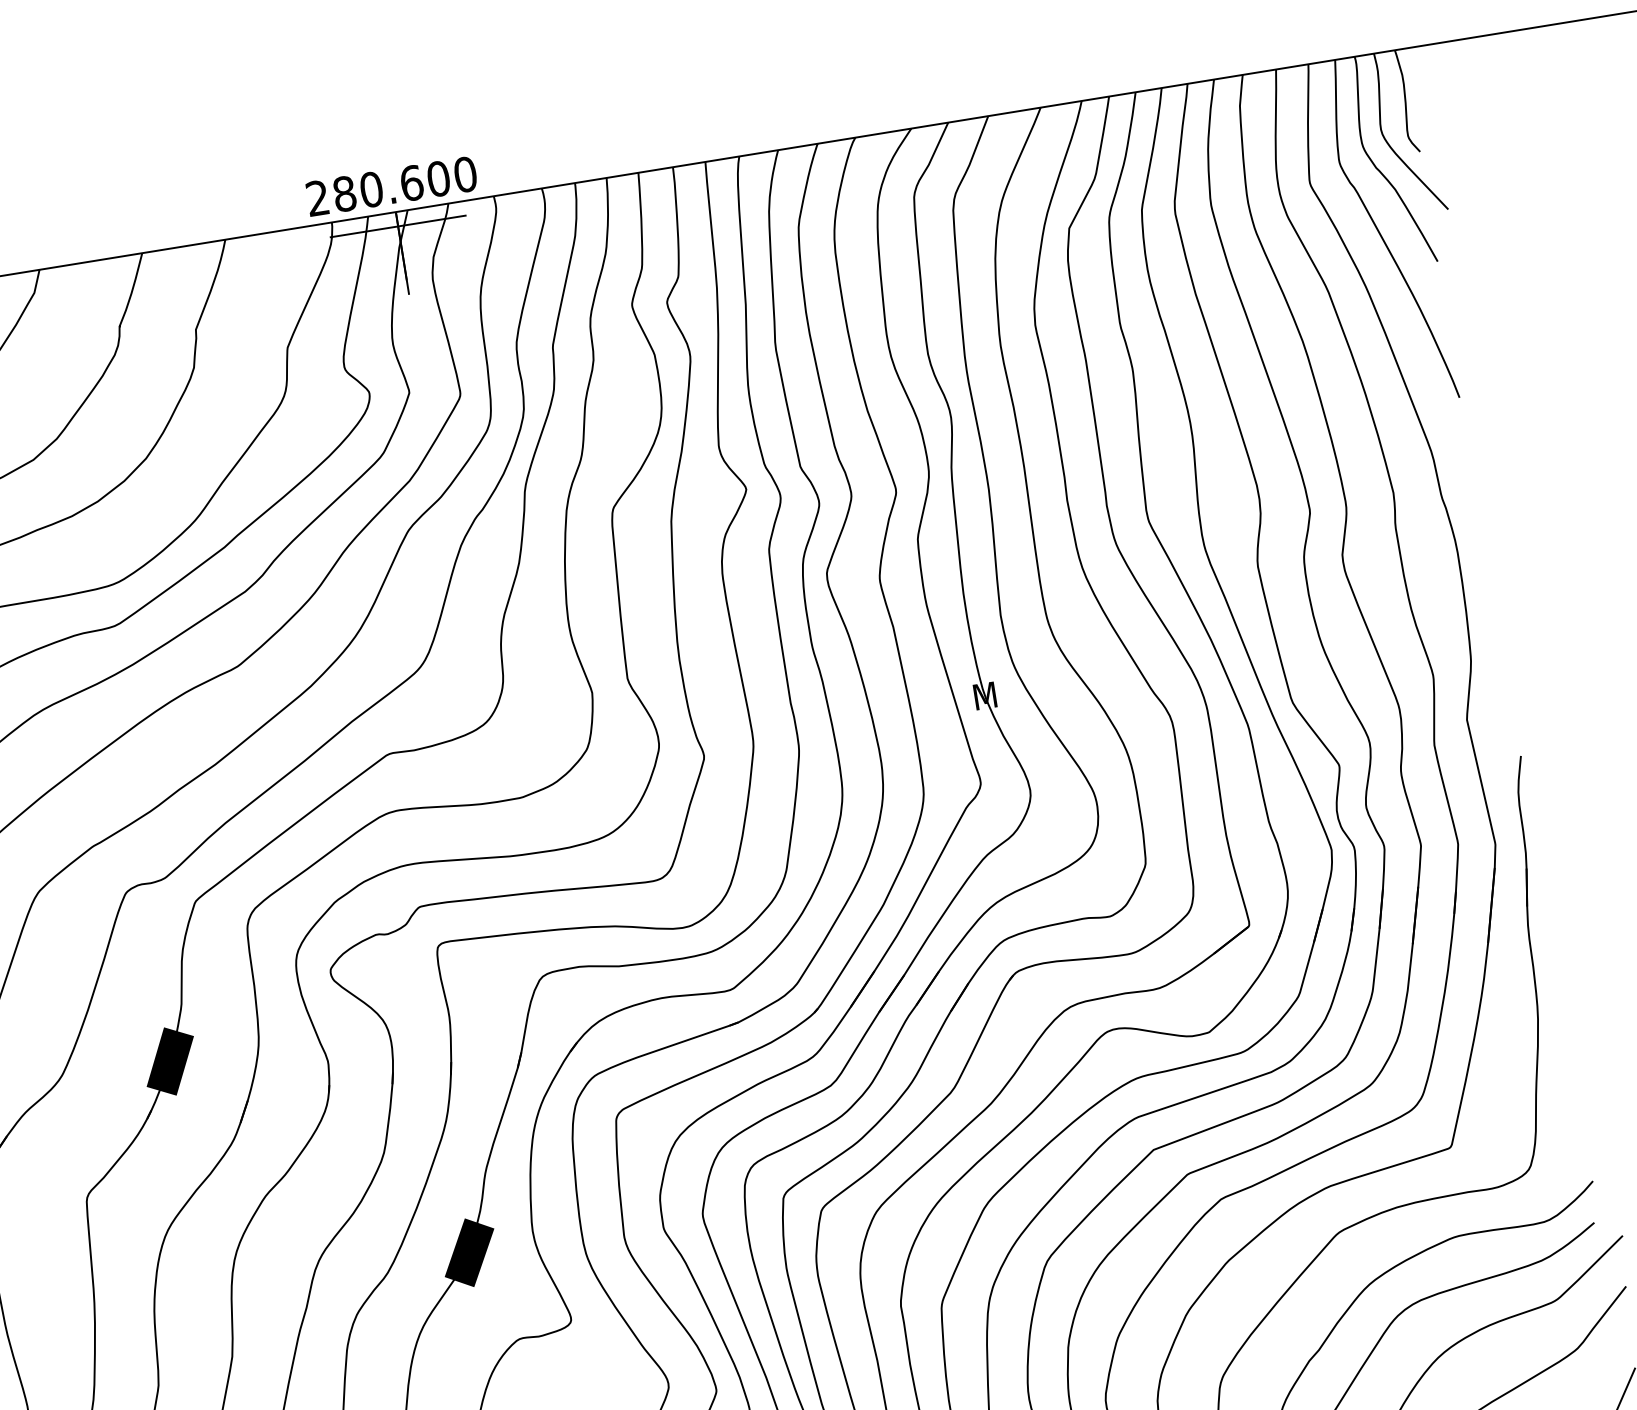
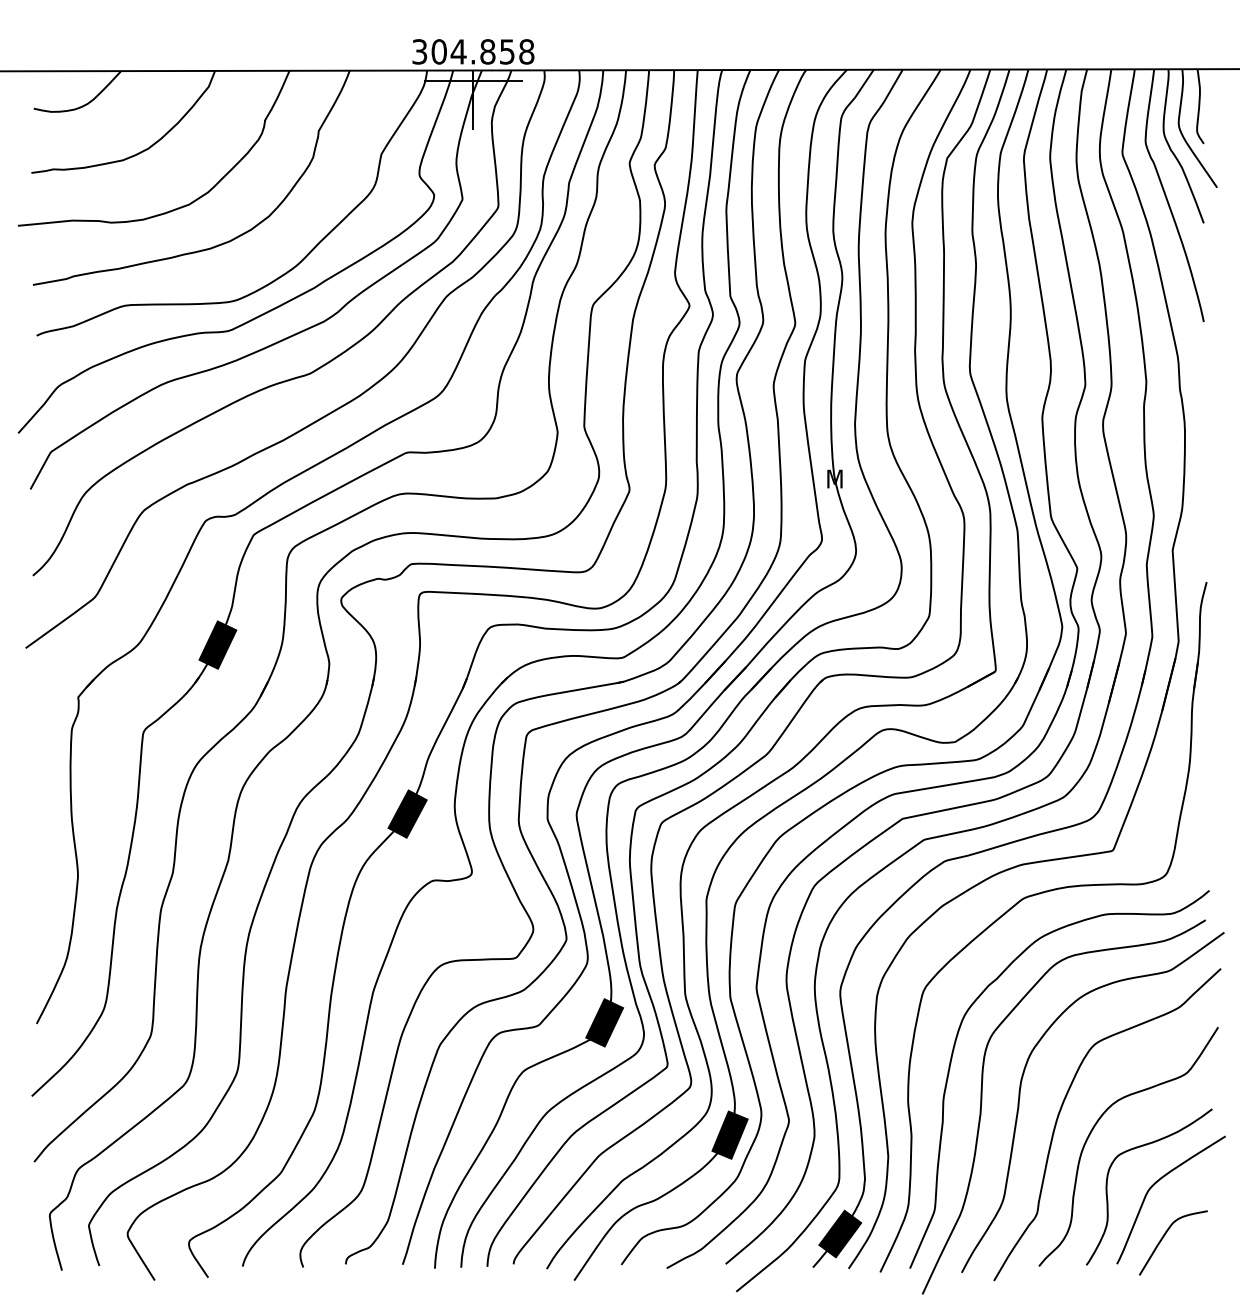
text: (391, 185) -> (473, 51), 280.600 -> 304.858

